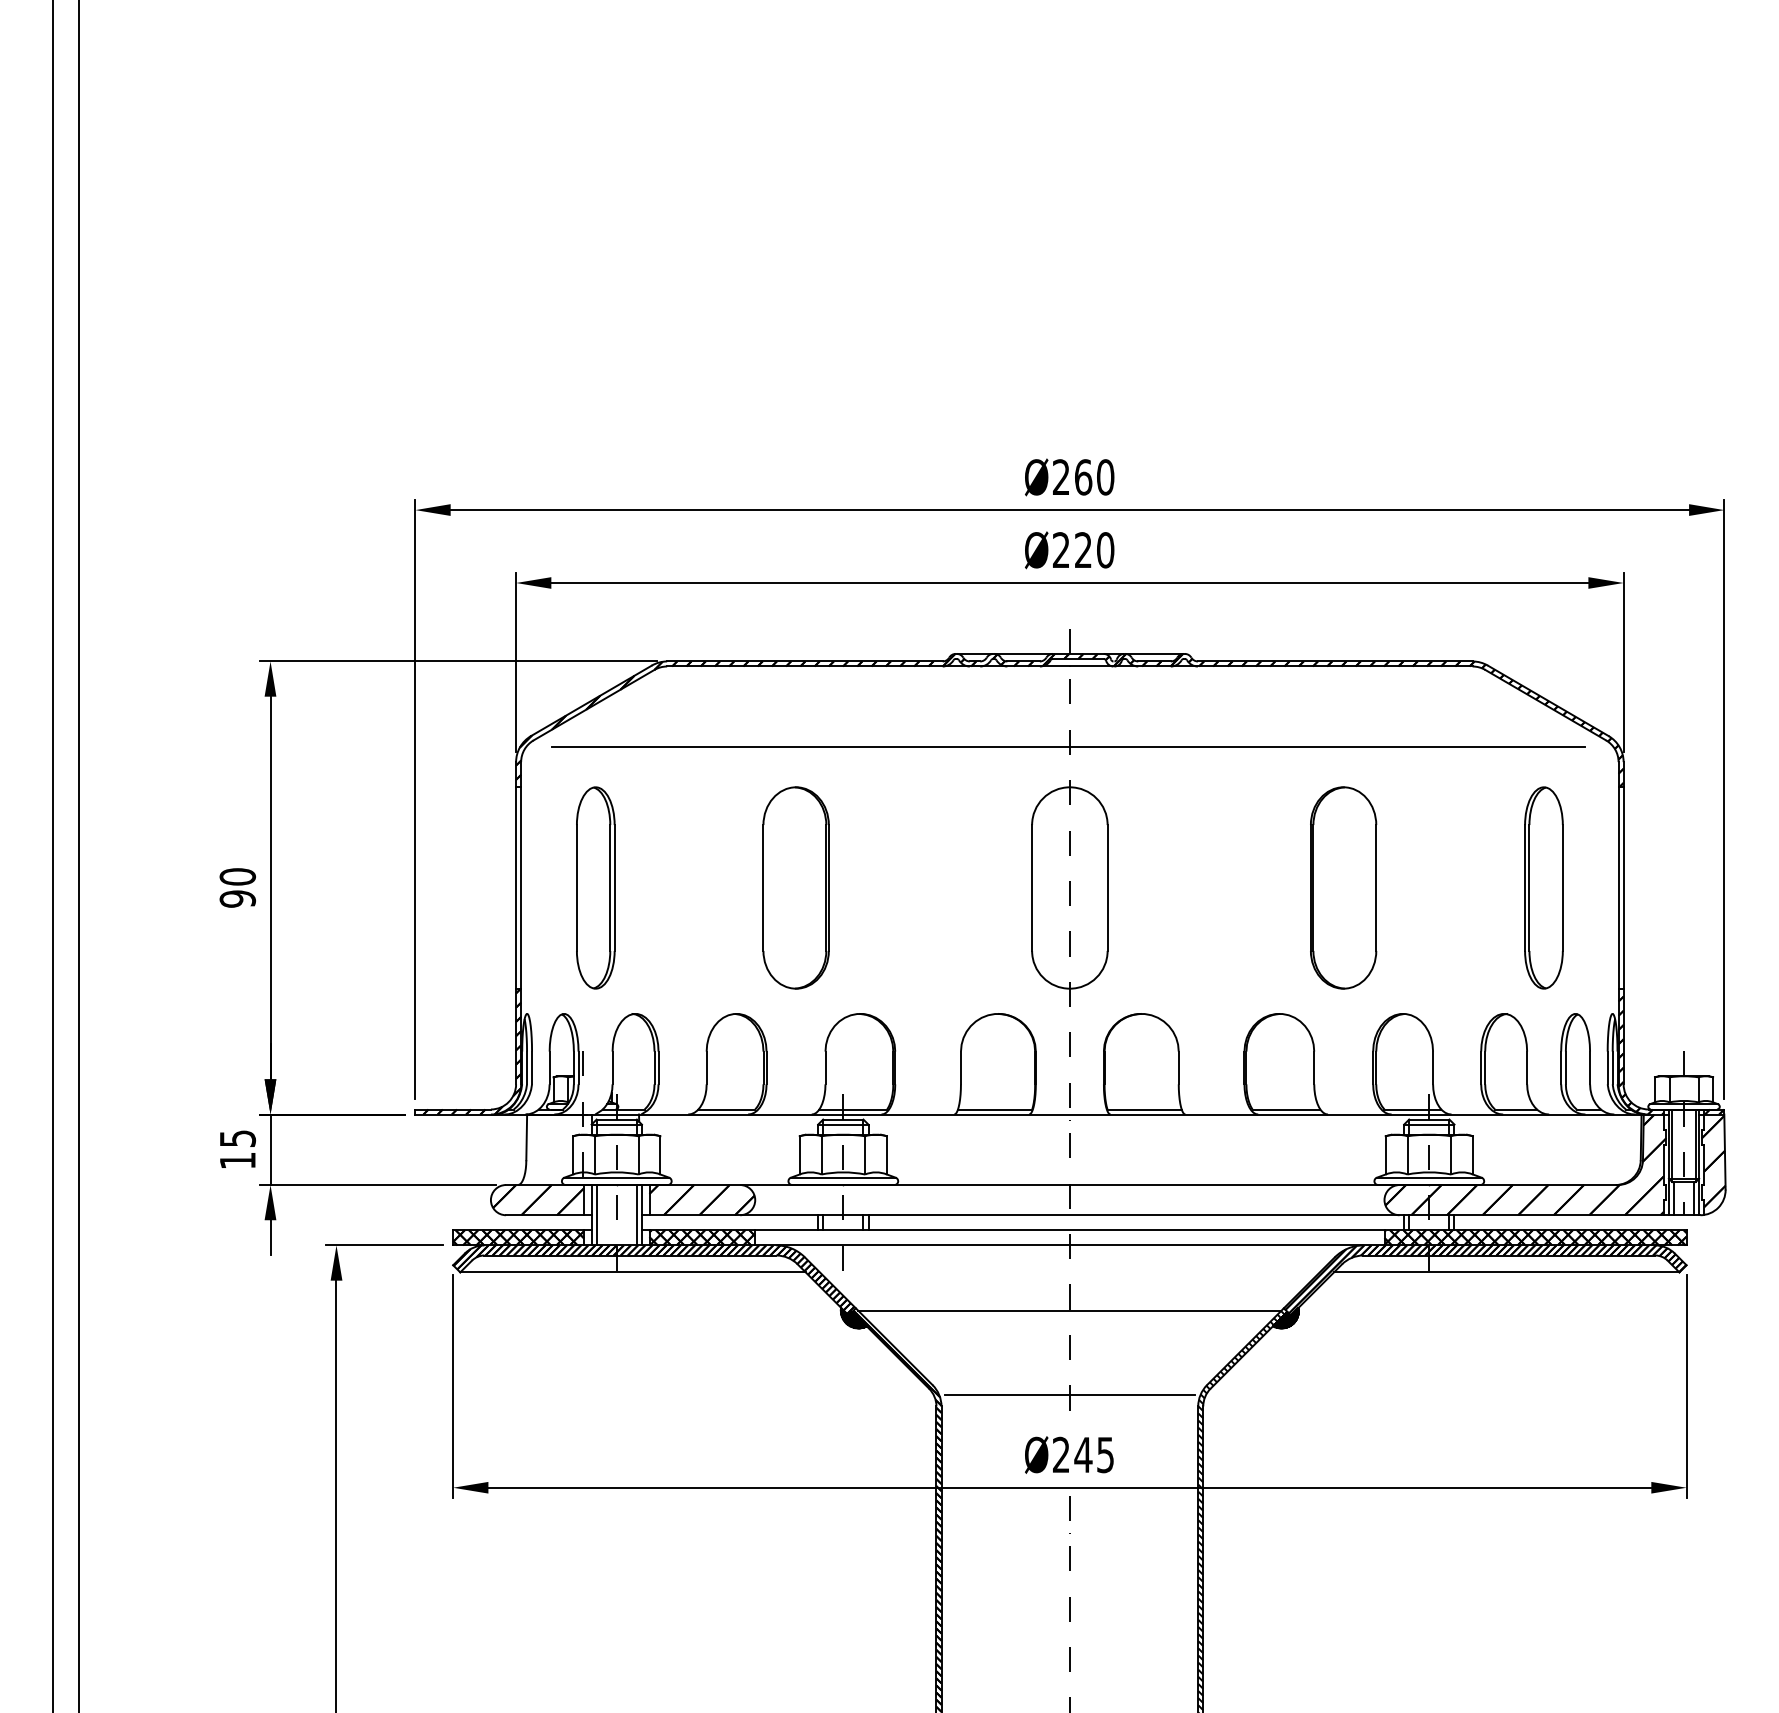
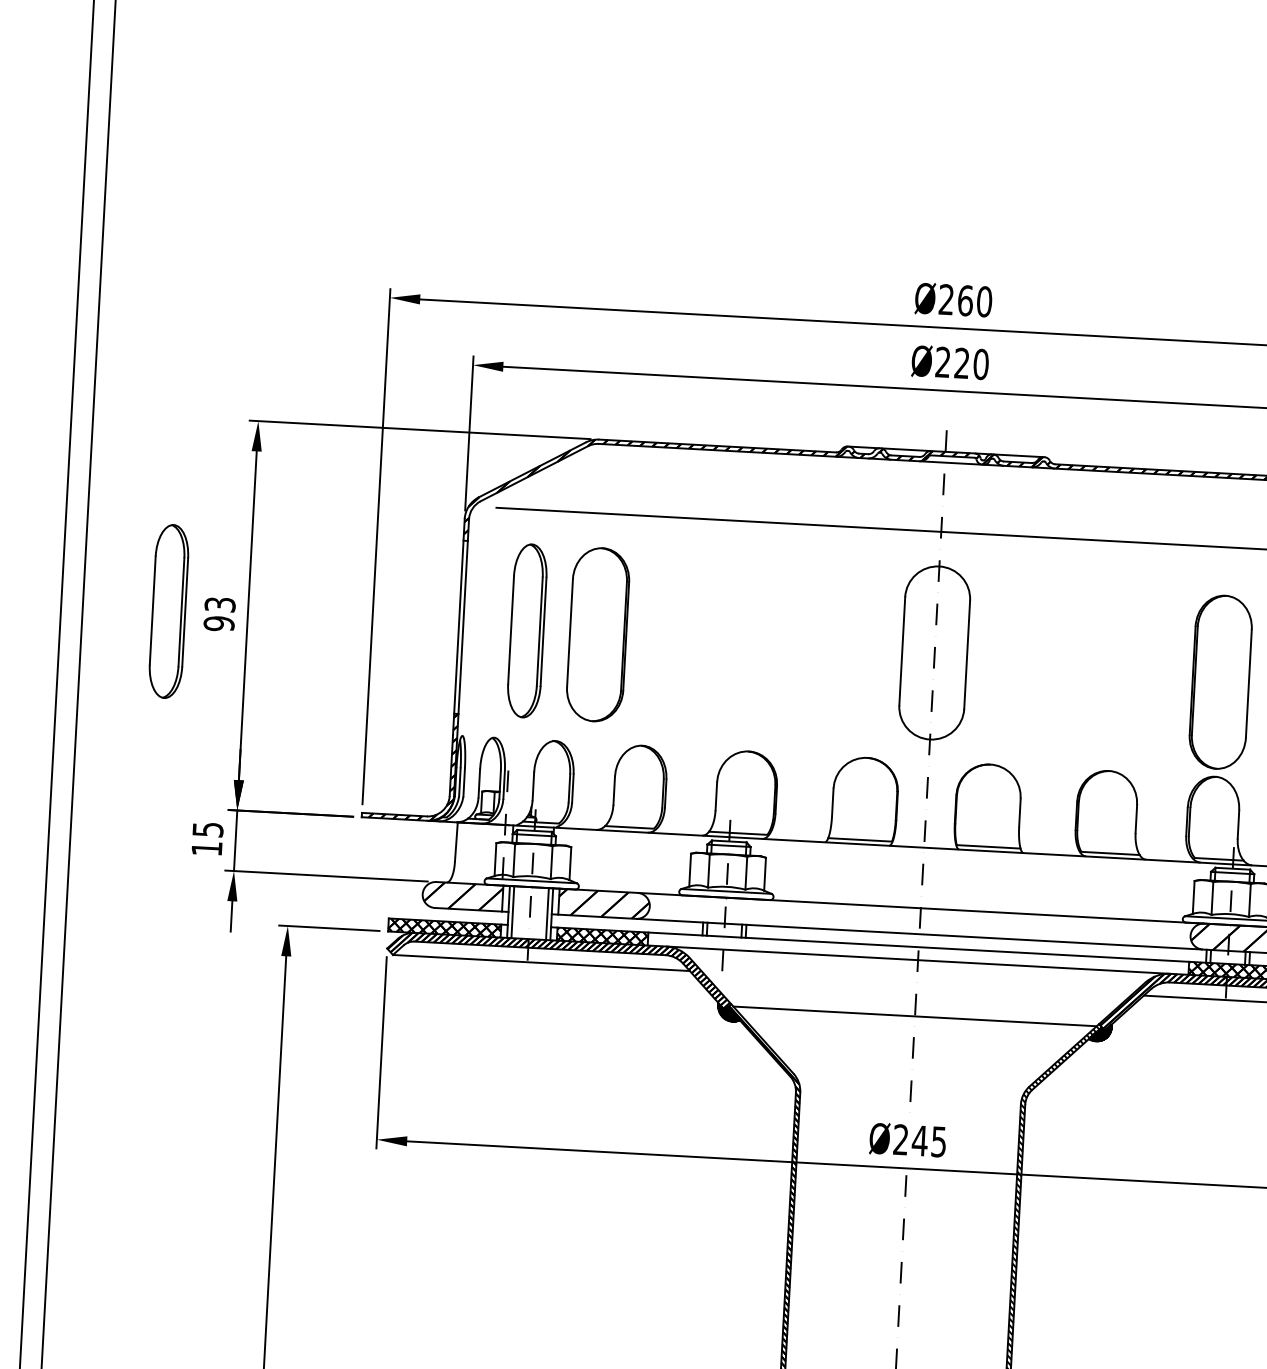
text: (237, 876) -> (219, 604), 90 -> 93
part: (178, 887) -> (168, 611), added
part: (795, 887) -> (597, 634), moved
part: (1343, 887) -> (1220, 681), moved
line: (1069, 1394) -> (910, 1088), removed

